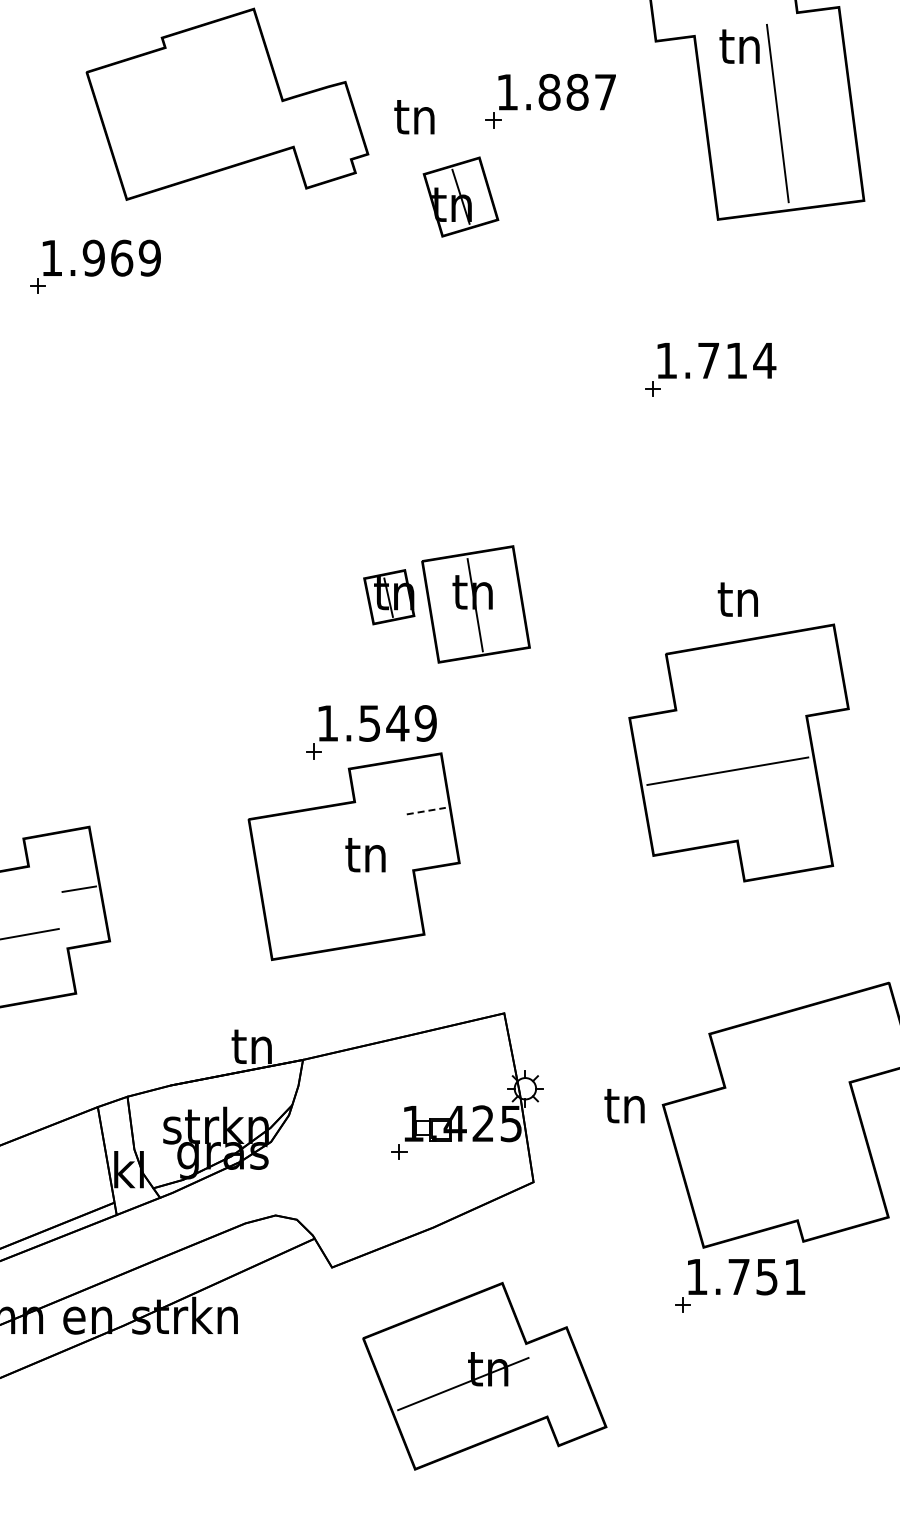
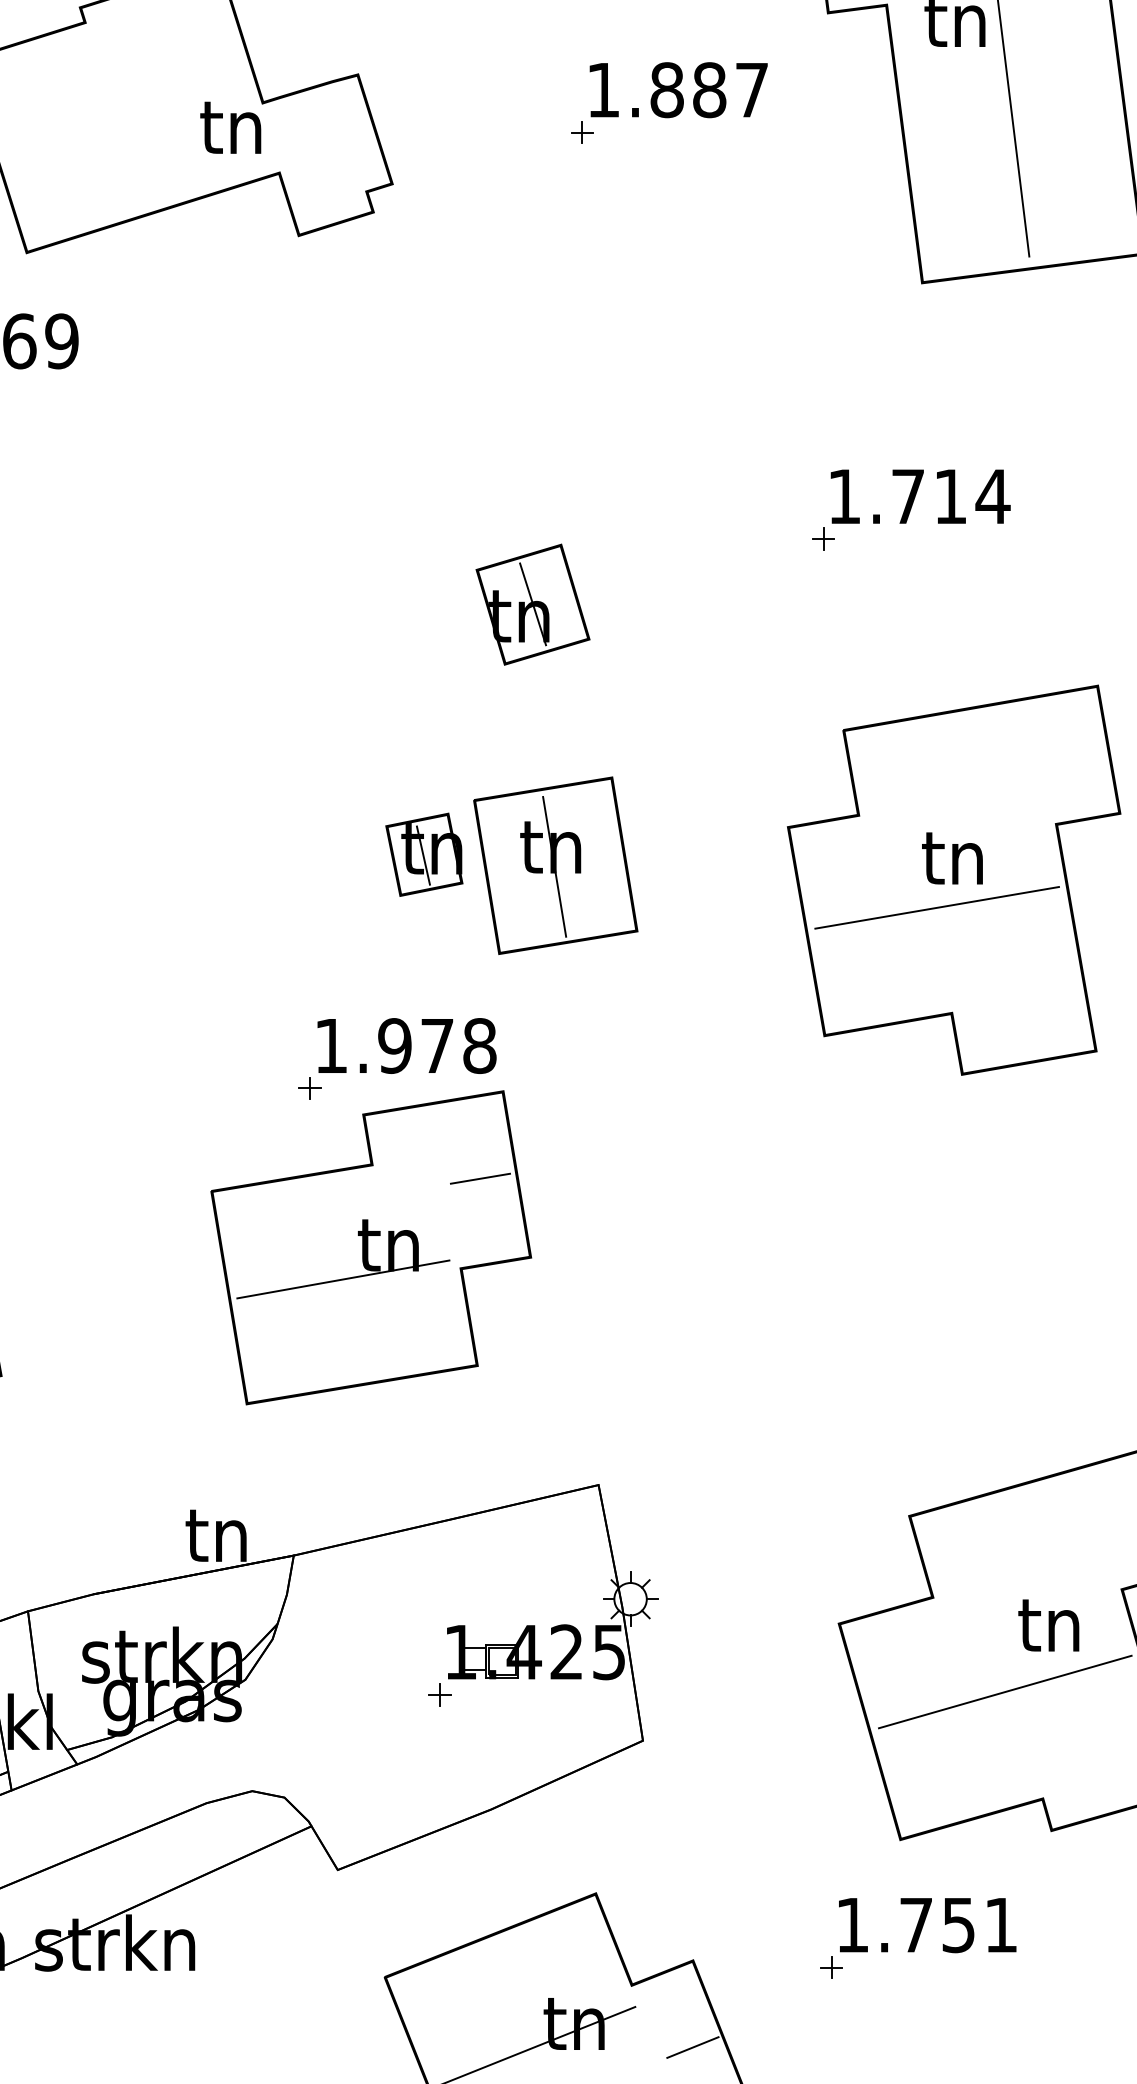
text: (414, 117) -> (230, 128), moved
part: (460, 196) -> (532, 603), moved
text: (397, 723) -> (436, 1046), 1.549 -> 1.978
part: (738, 752) -> (953, 879), moved
line: (426, 811) -> (480, 1179), dashed -> solid
line: (335, 877) -> (342, 1279), added
text: (624, 1106) -> (1048, 1626), moved
line: (772, 1149) -> (1004, 1691), added
part: (740, 1285) -> (918, 1938), moved
line: (566, 1384) -> (692, 2047), added

